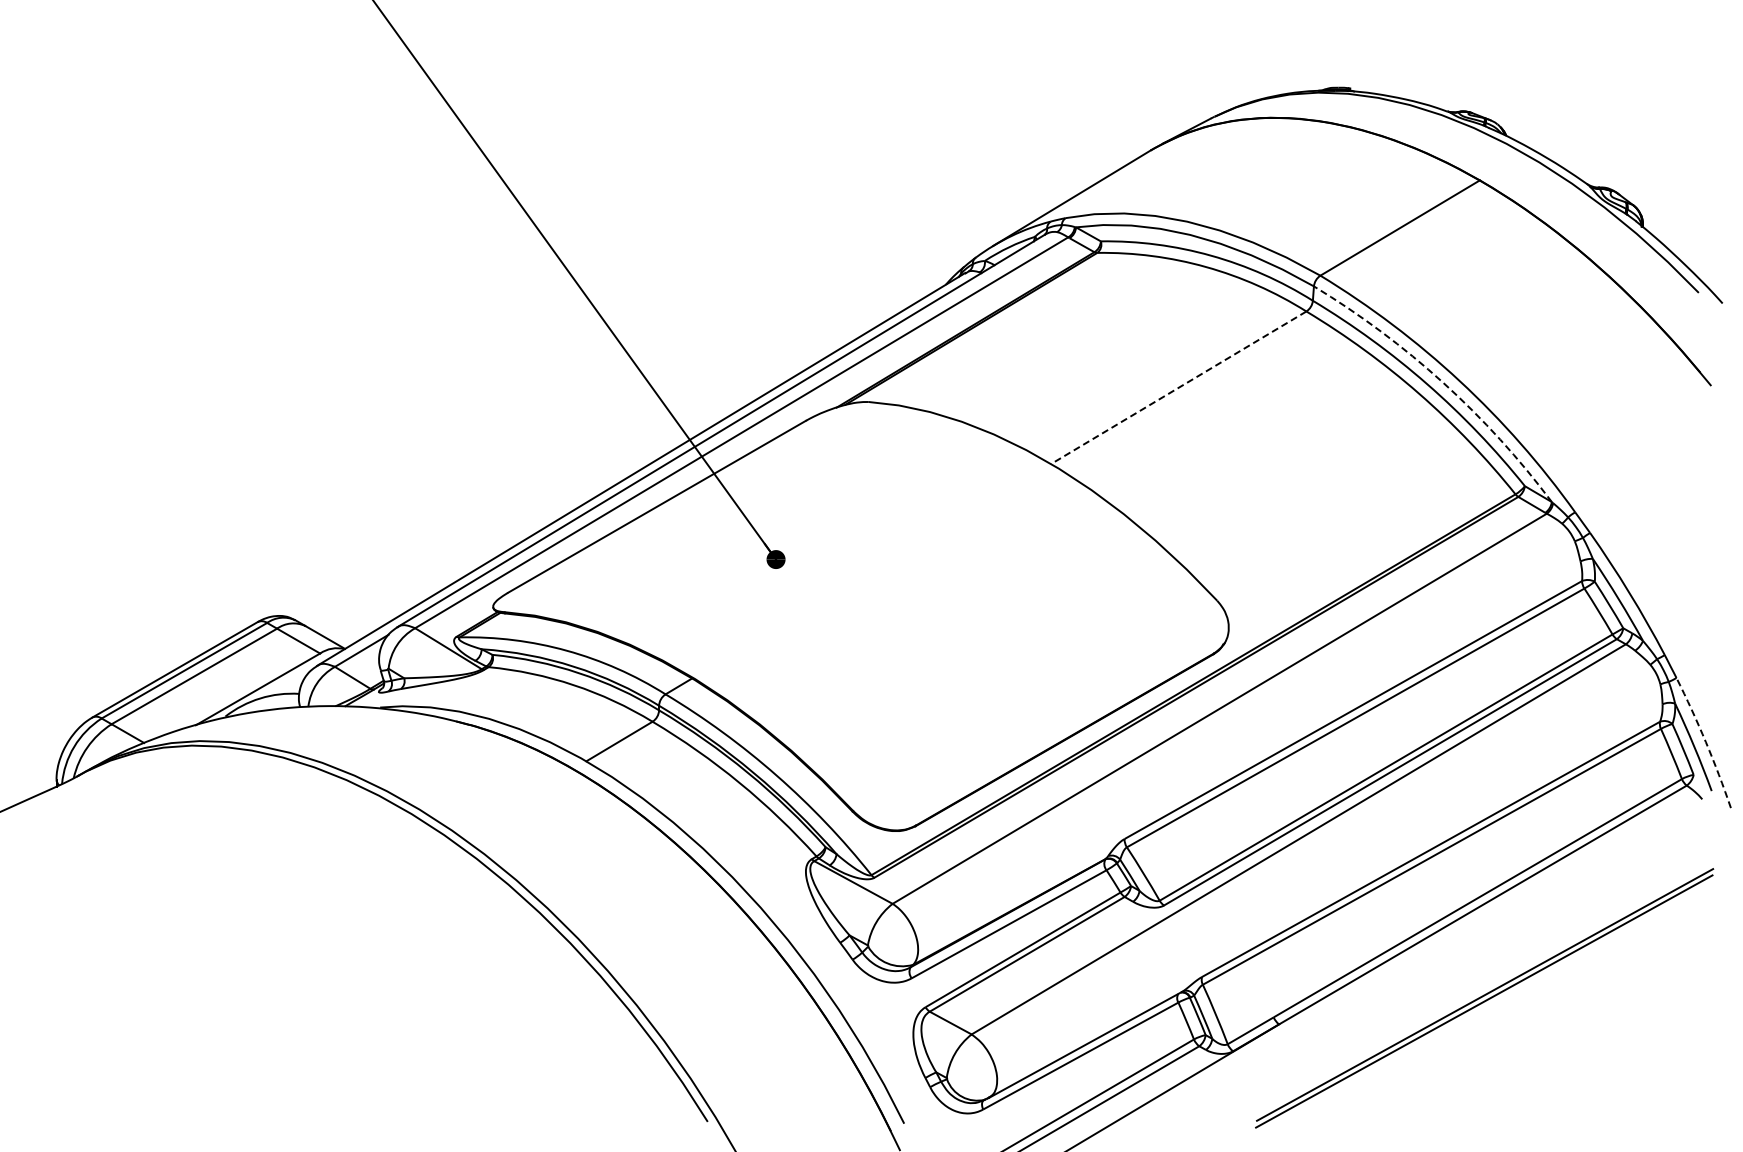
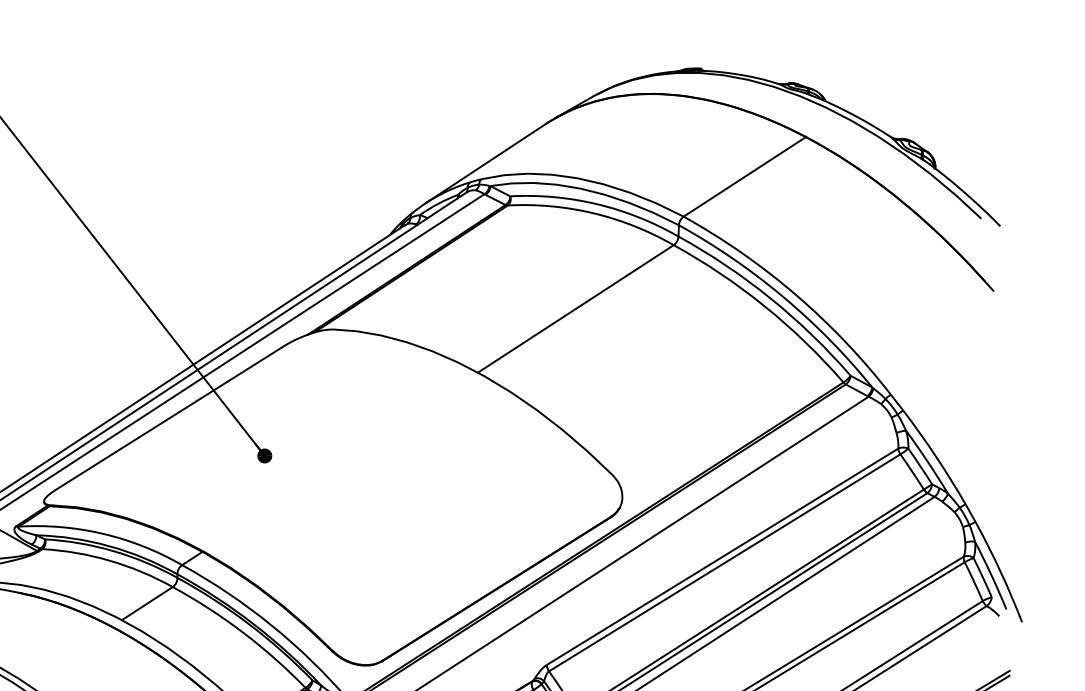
arc: (1443, 382) -> (783, 296), dashed -> solid
line: (1178, 387) -> (575, 308), dashed -> solid
arc: (1705, 742) -> (1000, 571), dashed -> solid

